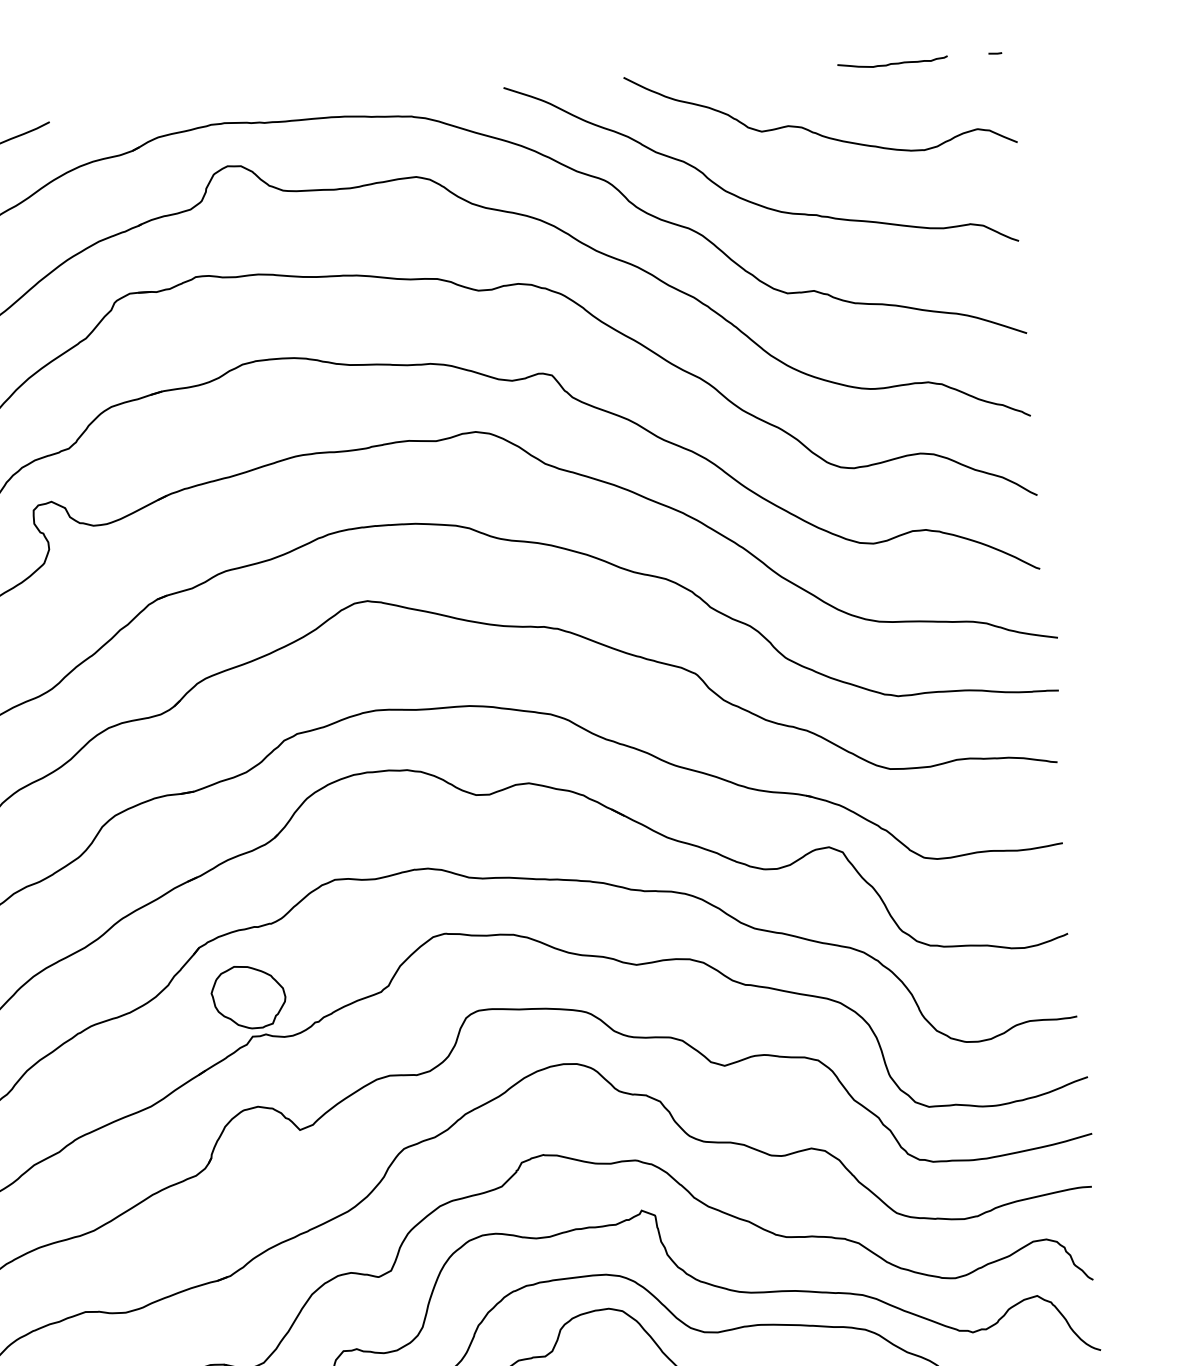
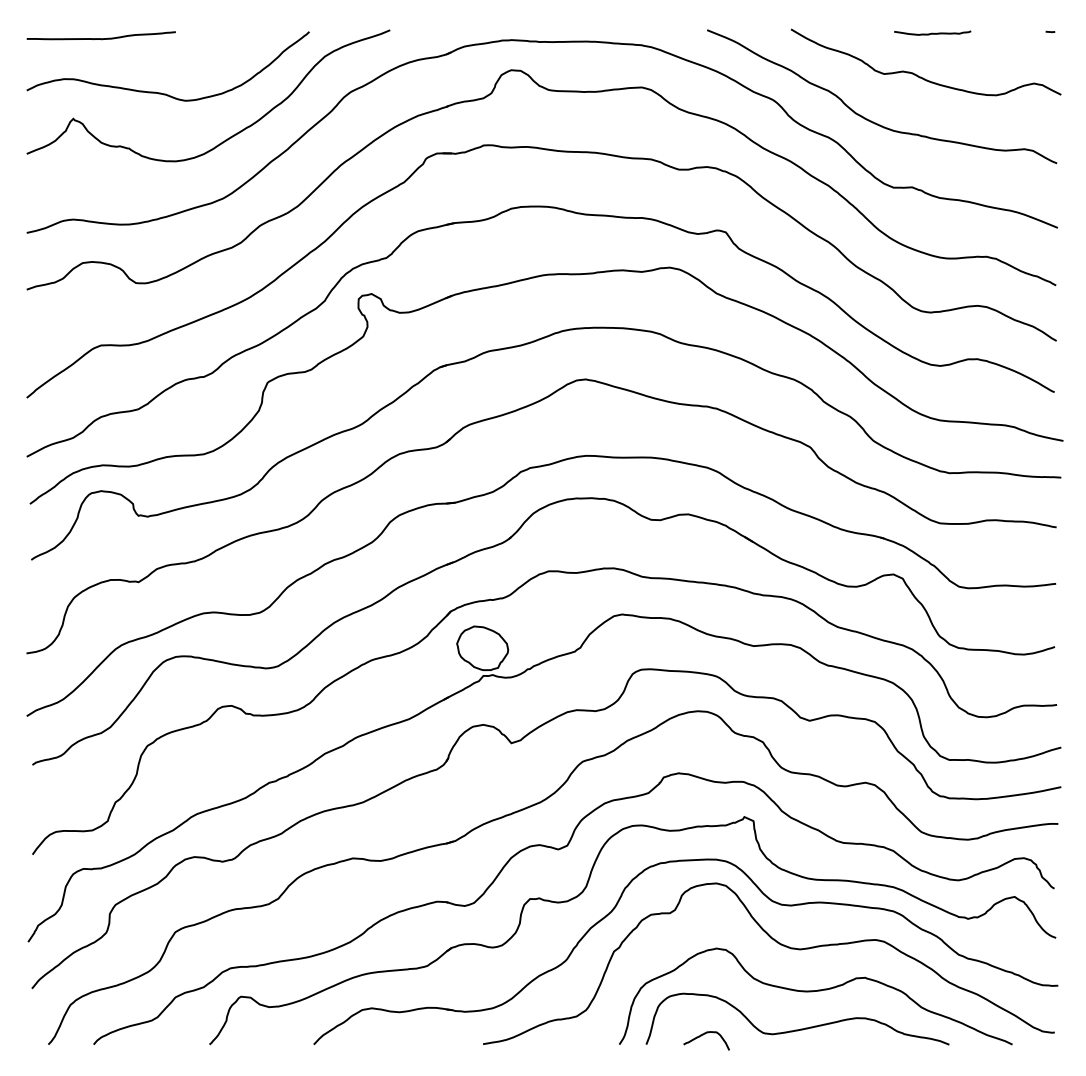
curve: (892, 62) -> (932, 32), moved

